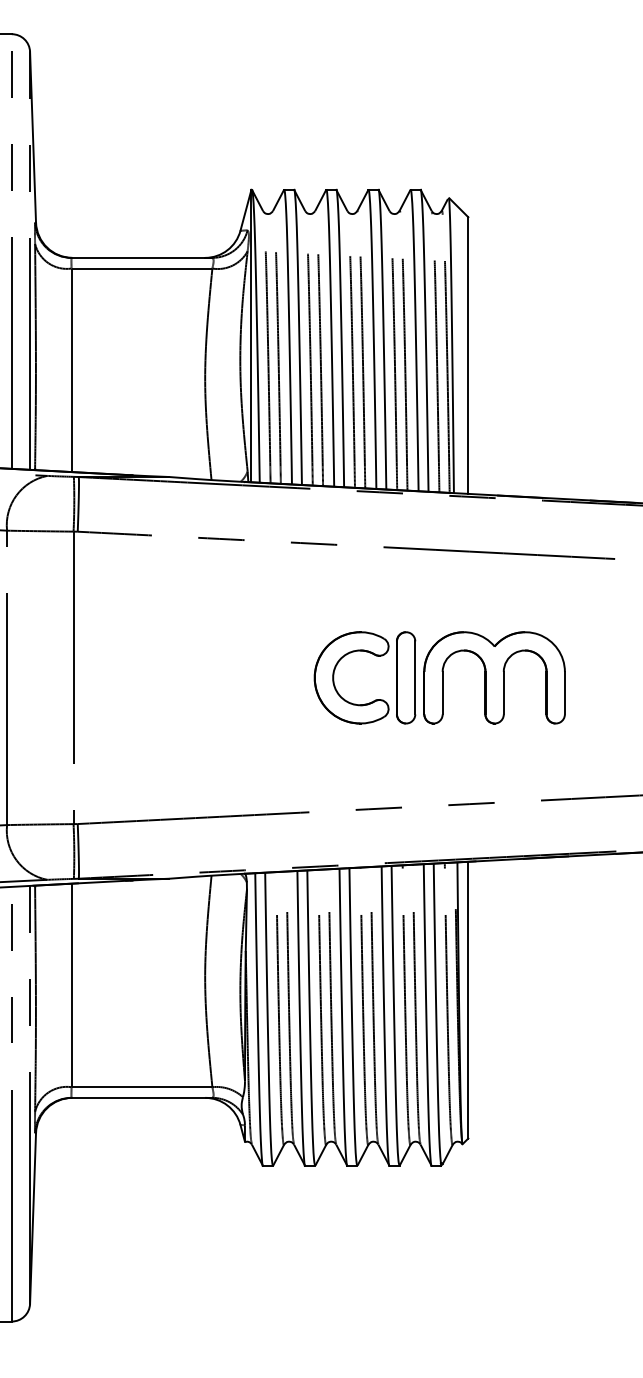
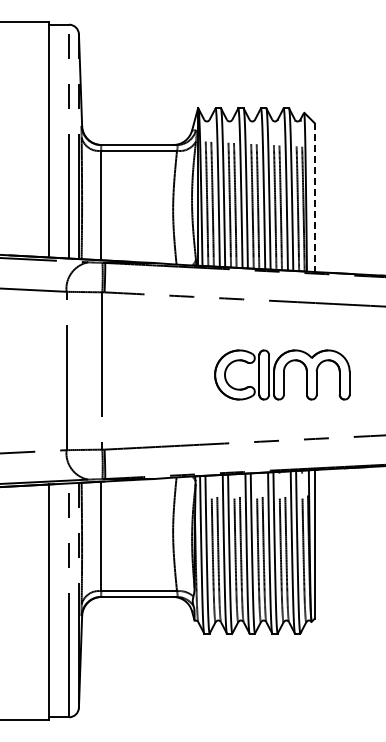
line: (467, 357) -> (314, 198), solid -> dashed
part: (440, 676) -> (282, 374), moved

